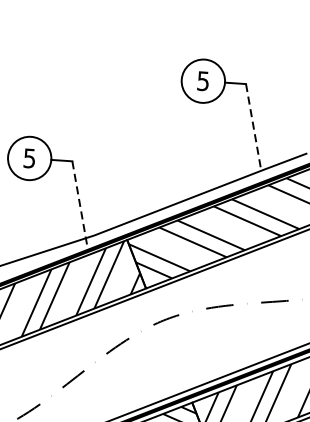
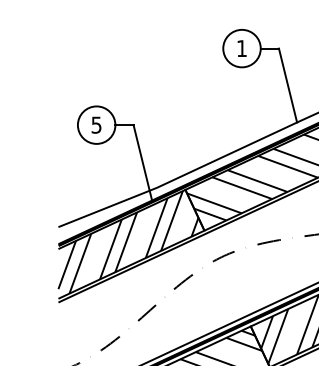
text: (202, 81) -> (241, 48), 5 -> 1
line: (254, 128) -> (288, 86), dashed -> solid
line: (80, 206) -> (143, 163), dashed -> solid

